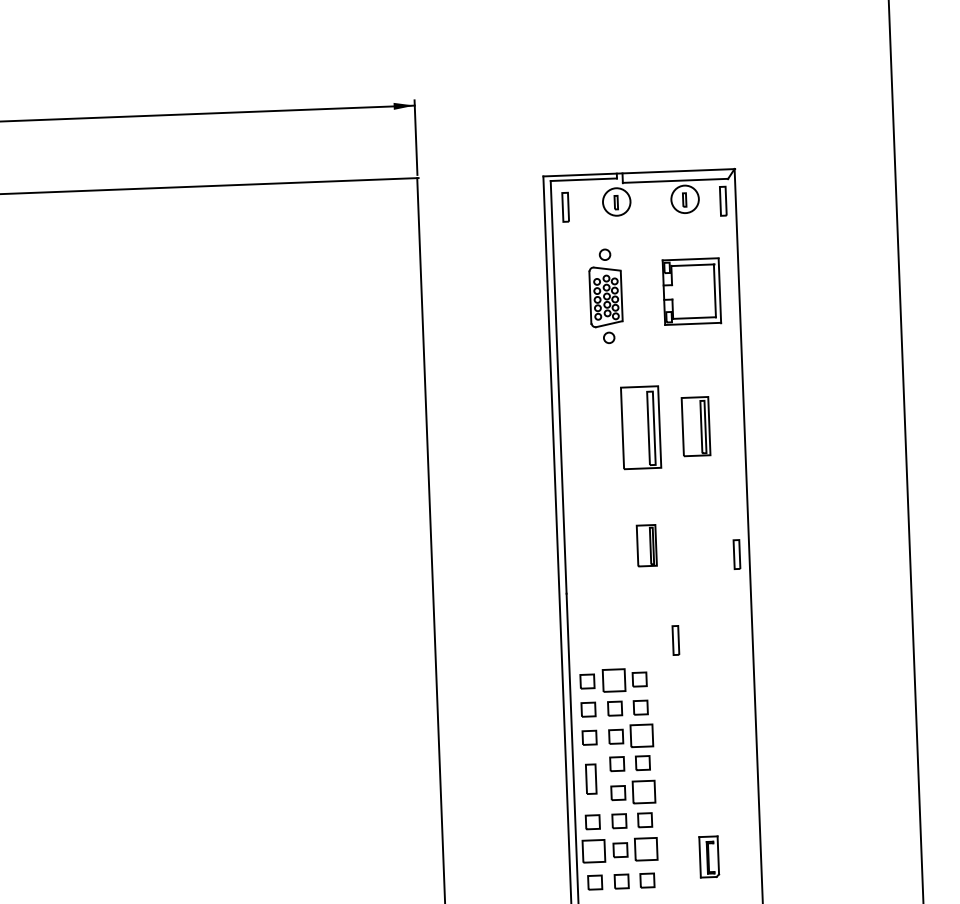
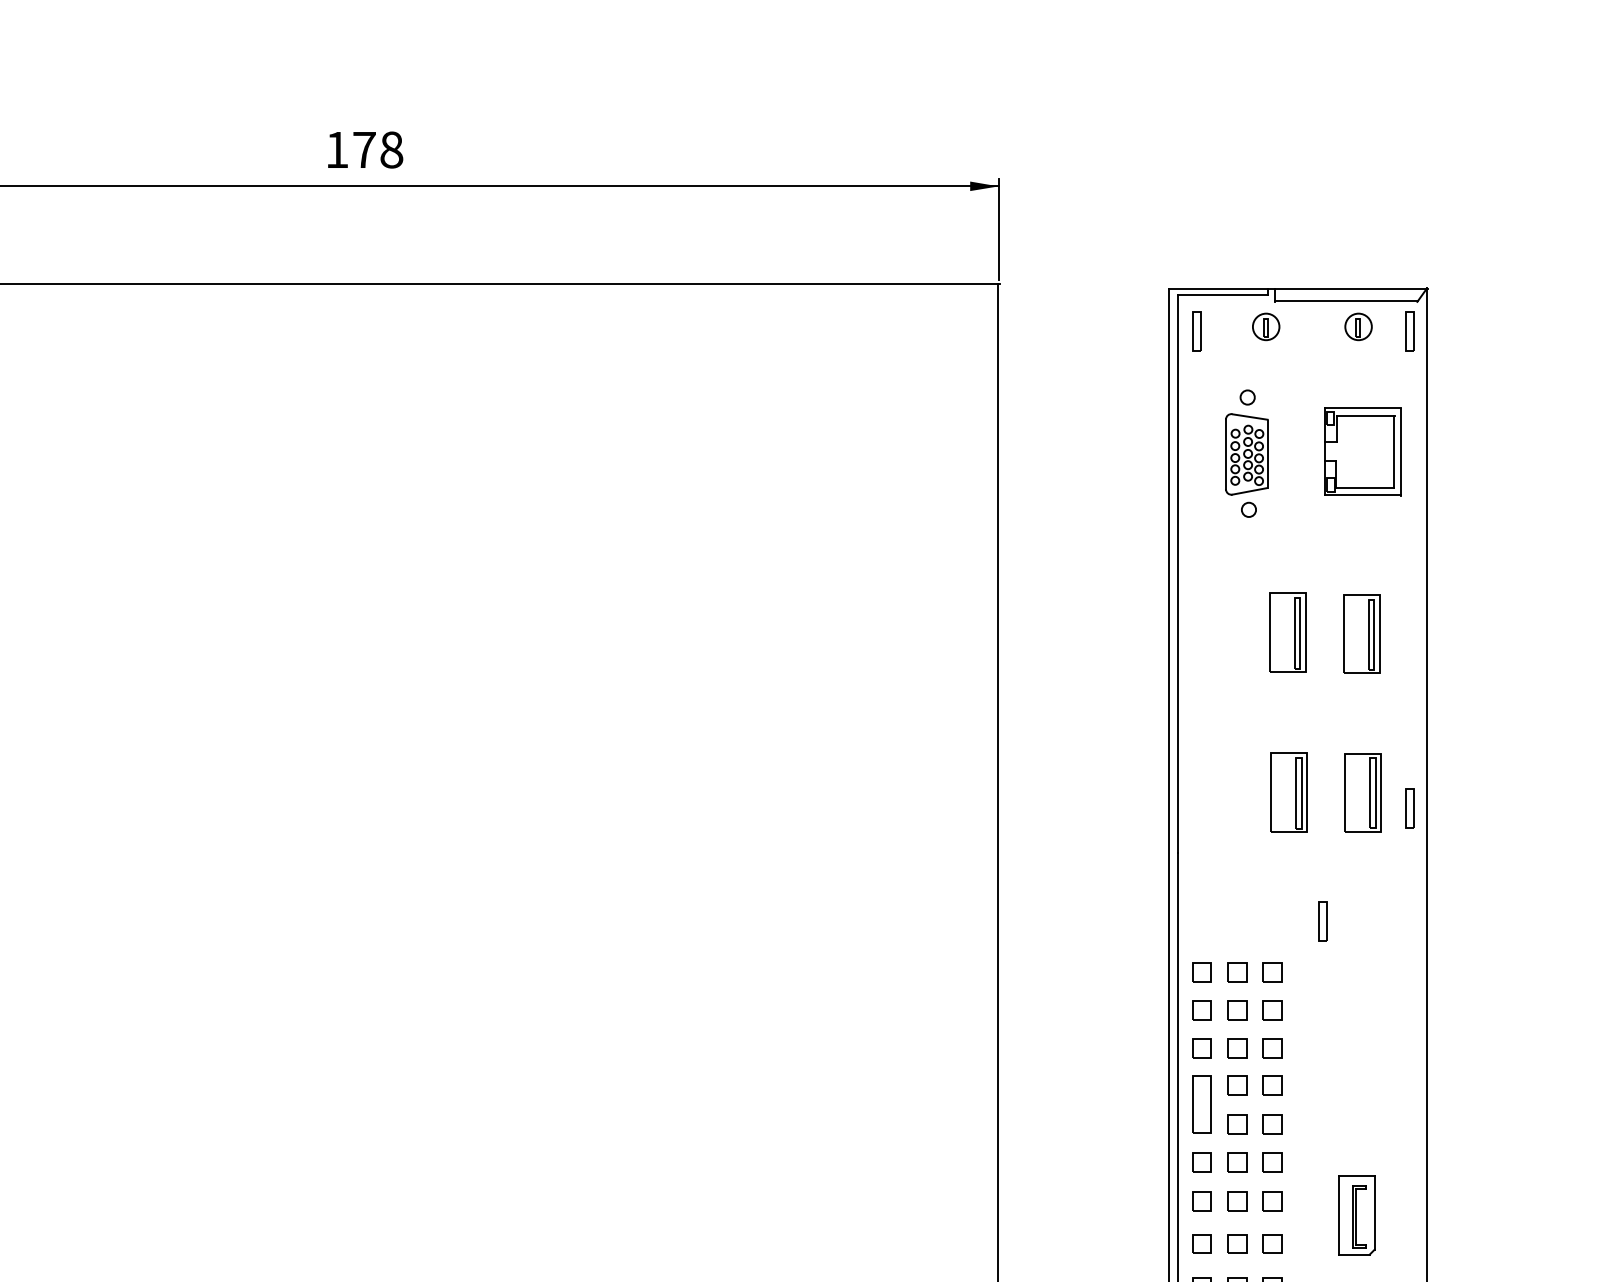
circle: (685, 199) -> (1358, 326), size x0.71
circle: (616, 201) -> (1265, 326), size x0.71
part: (641, 427) -> (1287, 632), size x0.71
part: (701, 543) -> (1362, 792), added
part: (646, 545) -> (1288, 792), size x1.43
part: (613, 680) -> (1237, 972), size x0.62
part: (641, 735) -> (1272, 1048), size x0.62
part: (590, 779) -> (1201, 1104), size x1.43
part: (644, 792) -> (1272, 1124), size x0.62
part: (646, 849) -> (1272, 1201), size x0.62
part: (593, 851) -> (1201, 1201), size x0.62
part: (708, 857) -> (1356, 1215), size x1.43

